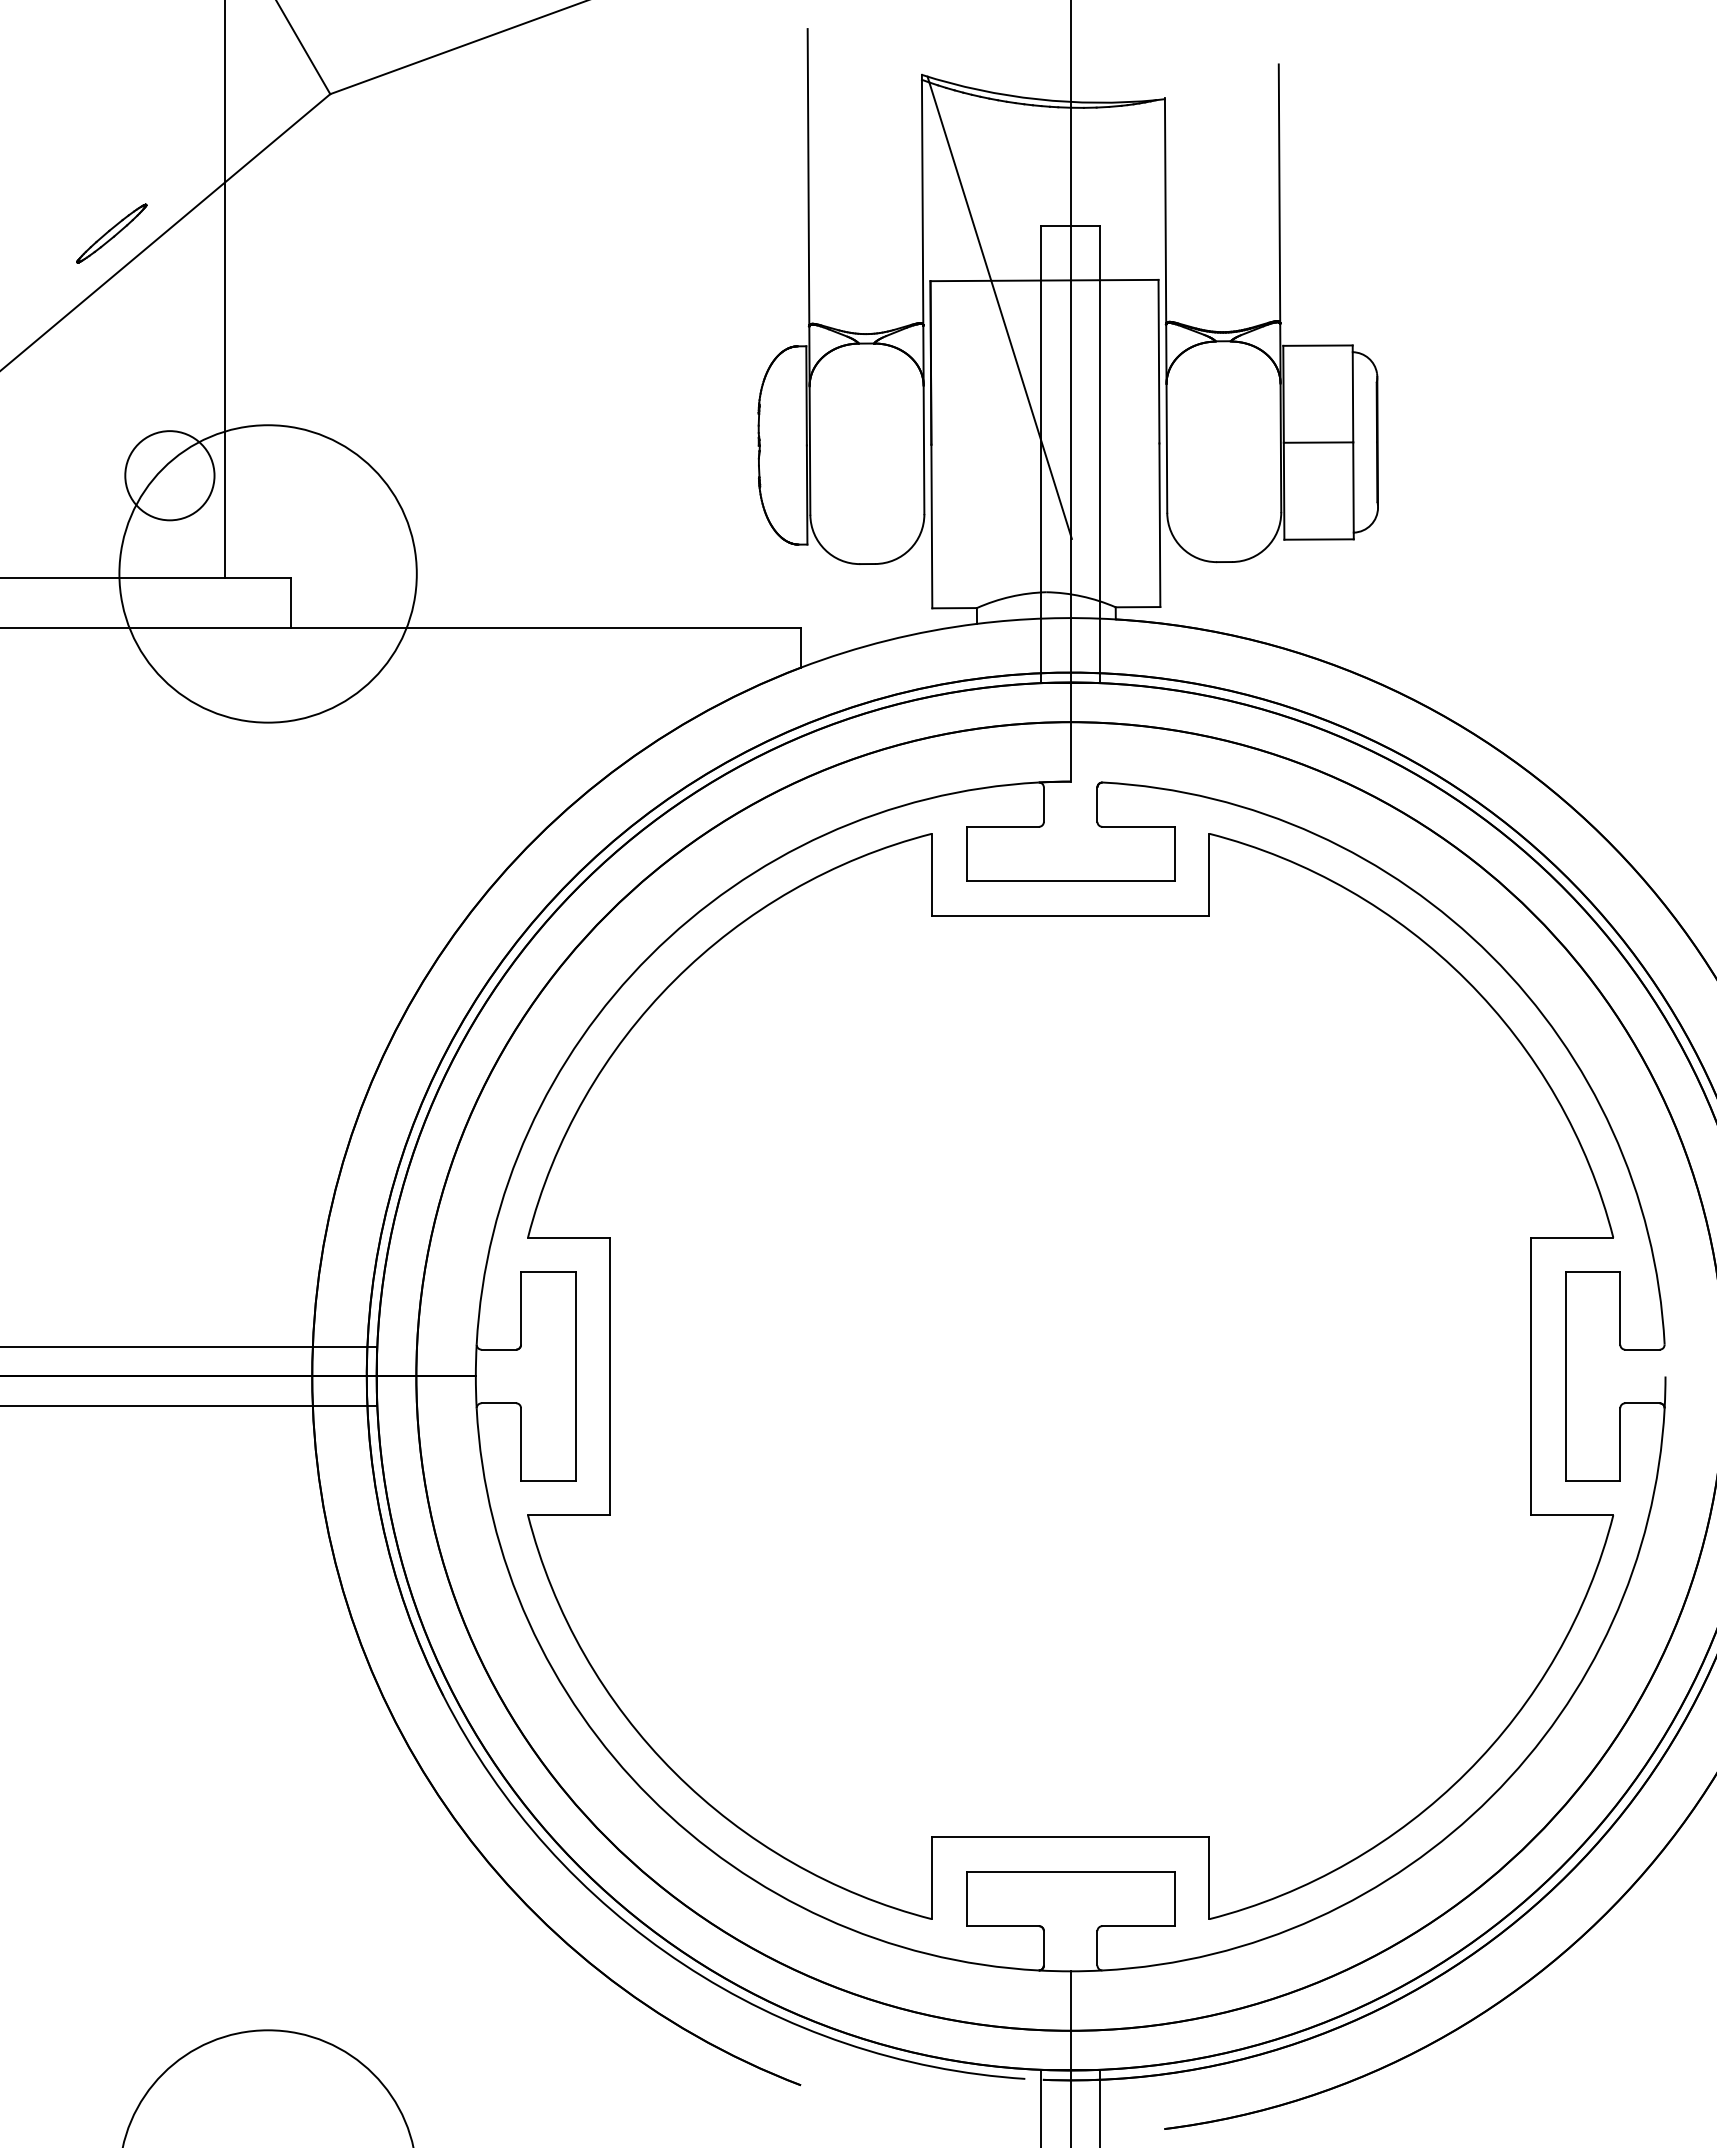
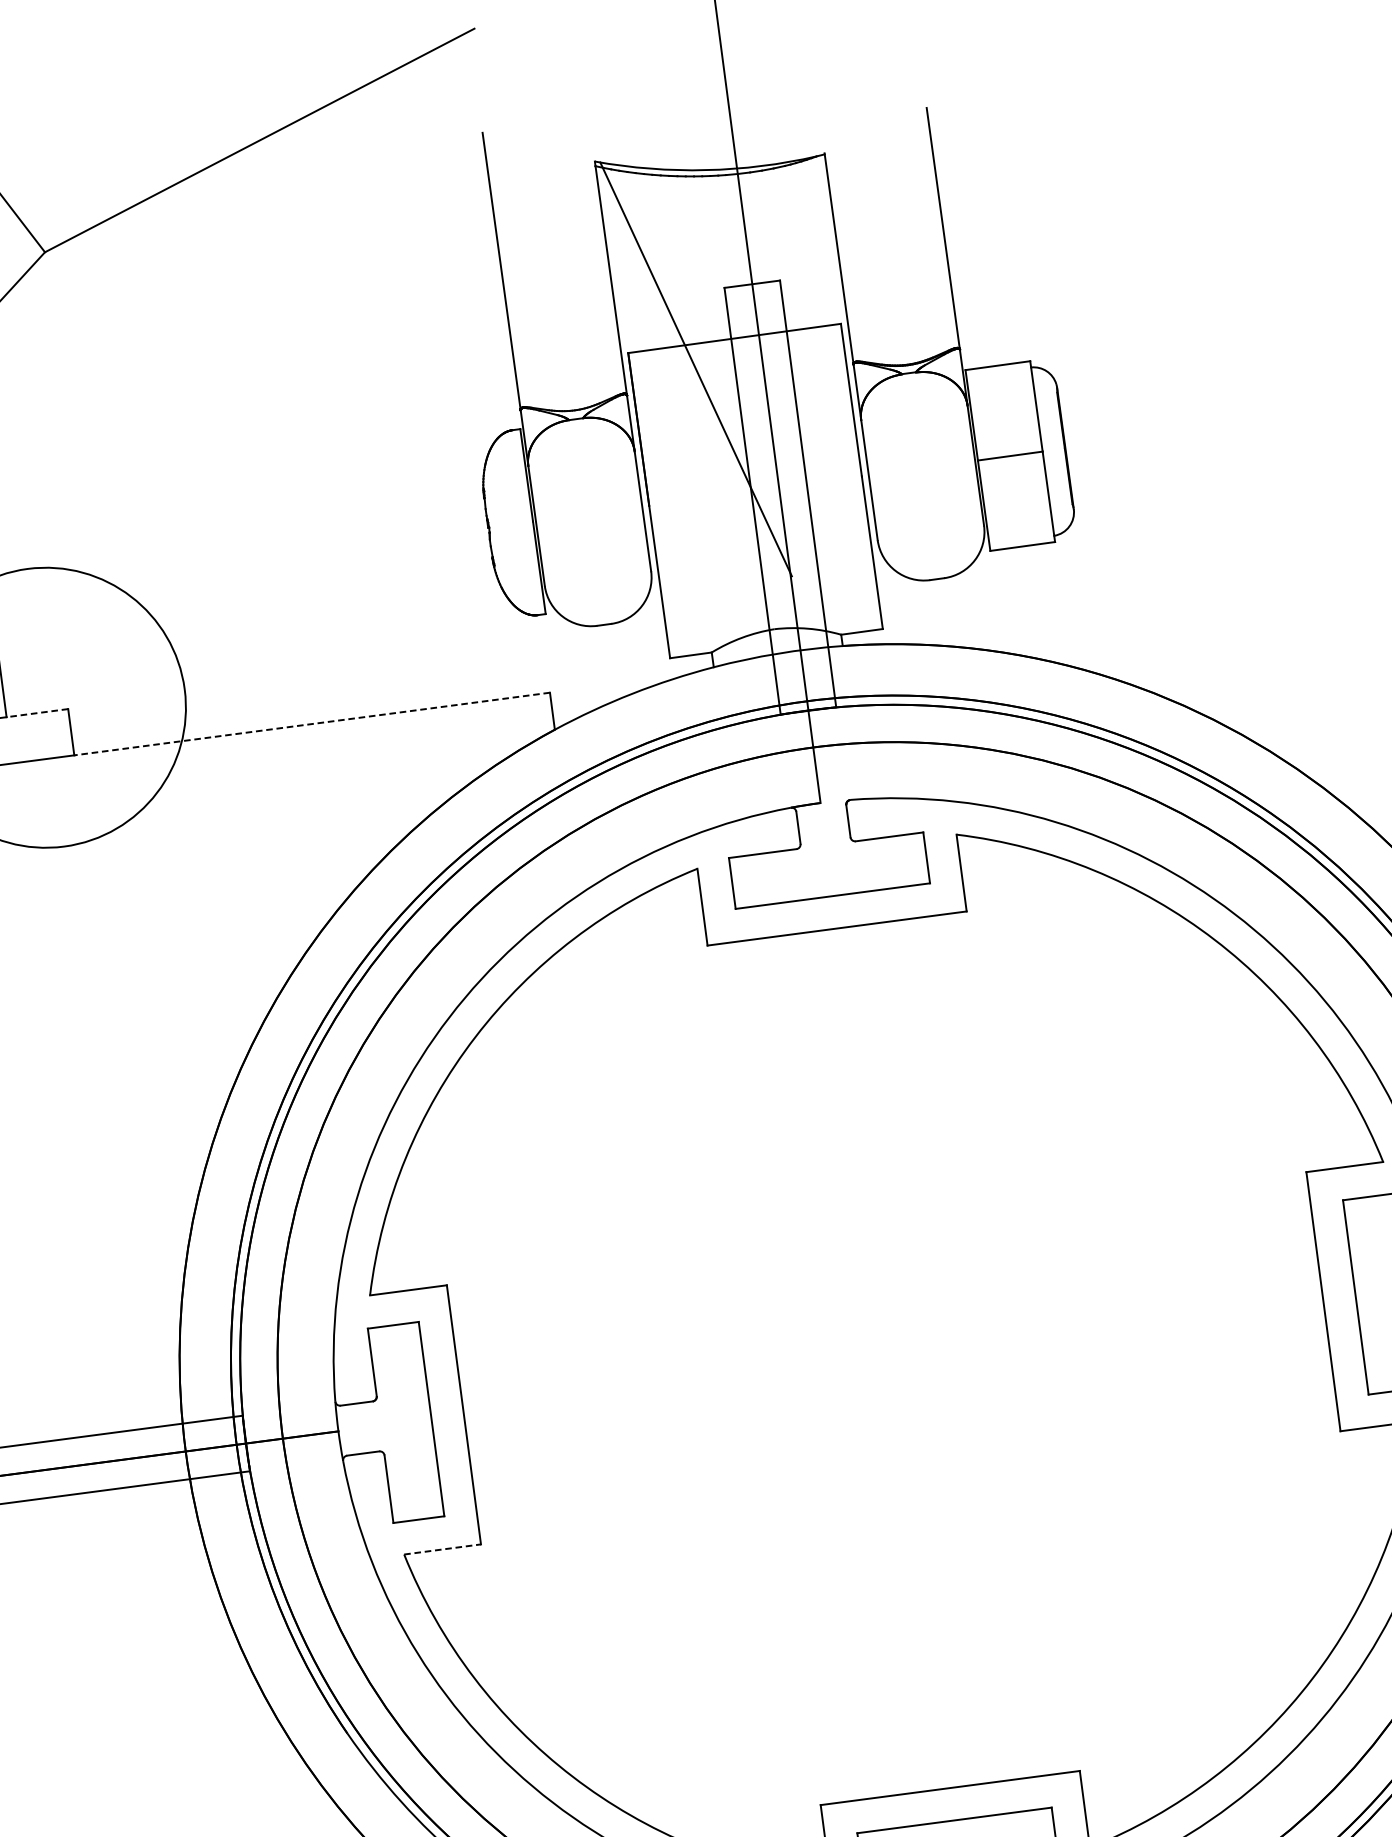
line: (258, 578) -> (37, 713), solid -> dashed
line: (546, 627) -> (312, 723), solid -> dashed
line: (569, 1515) -> (442, 1549), solid -> dashed

